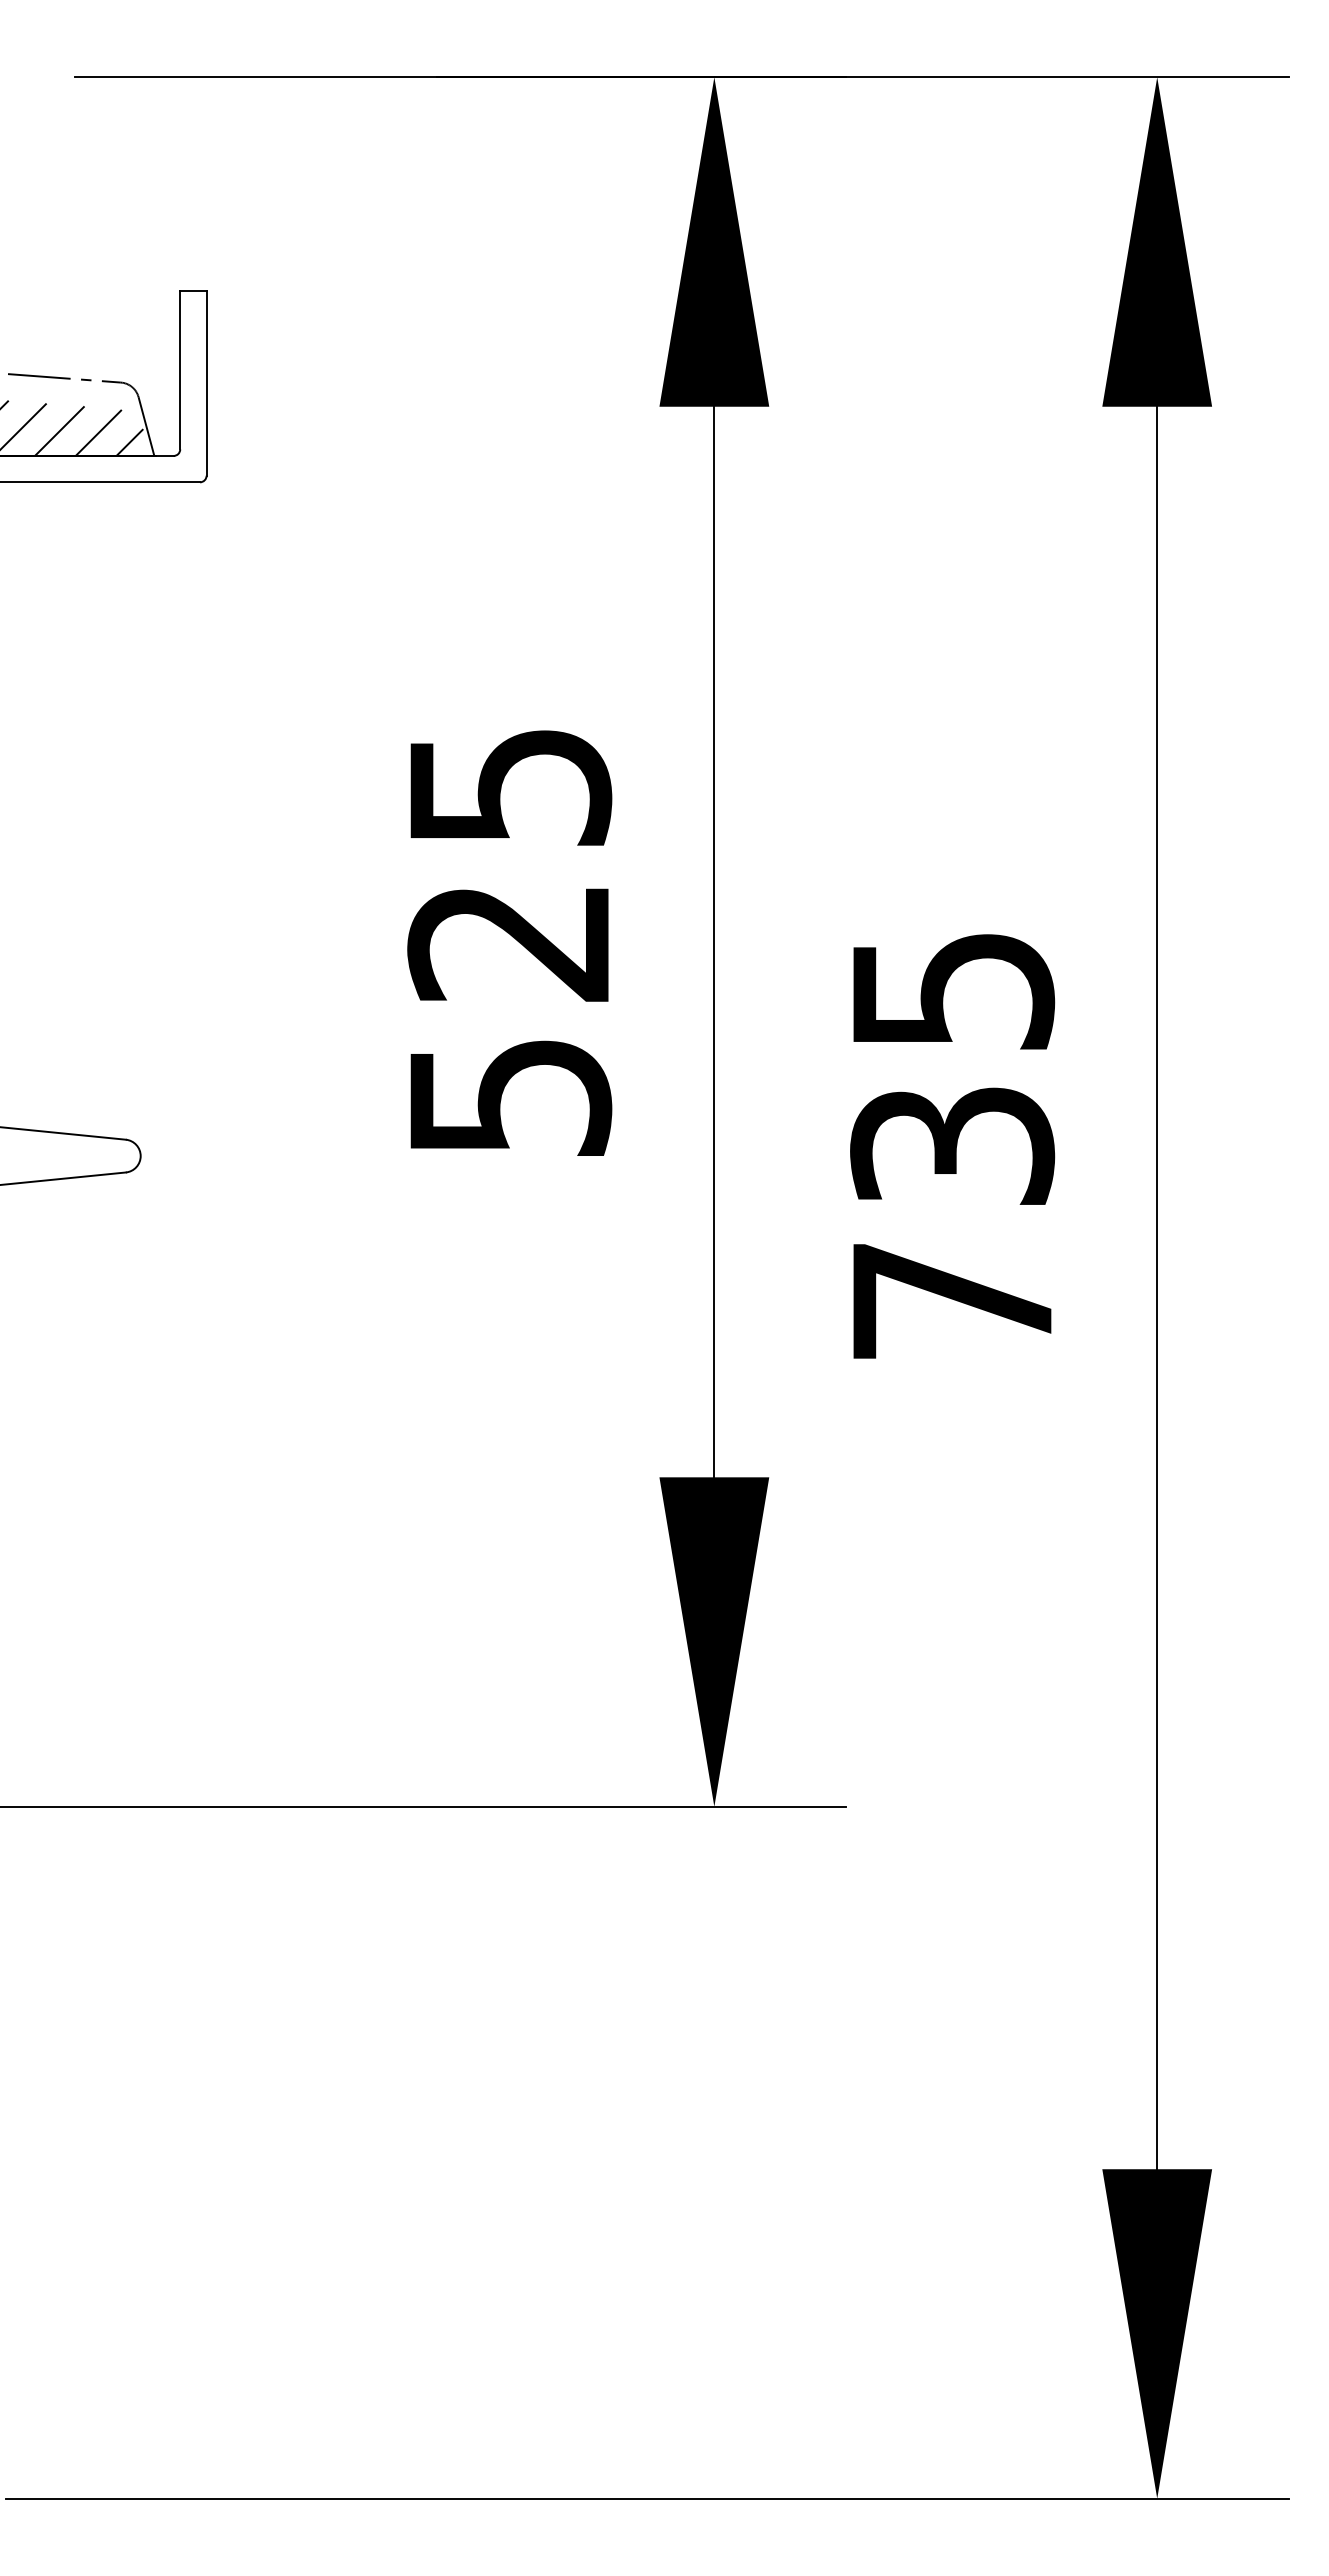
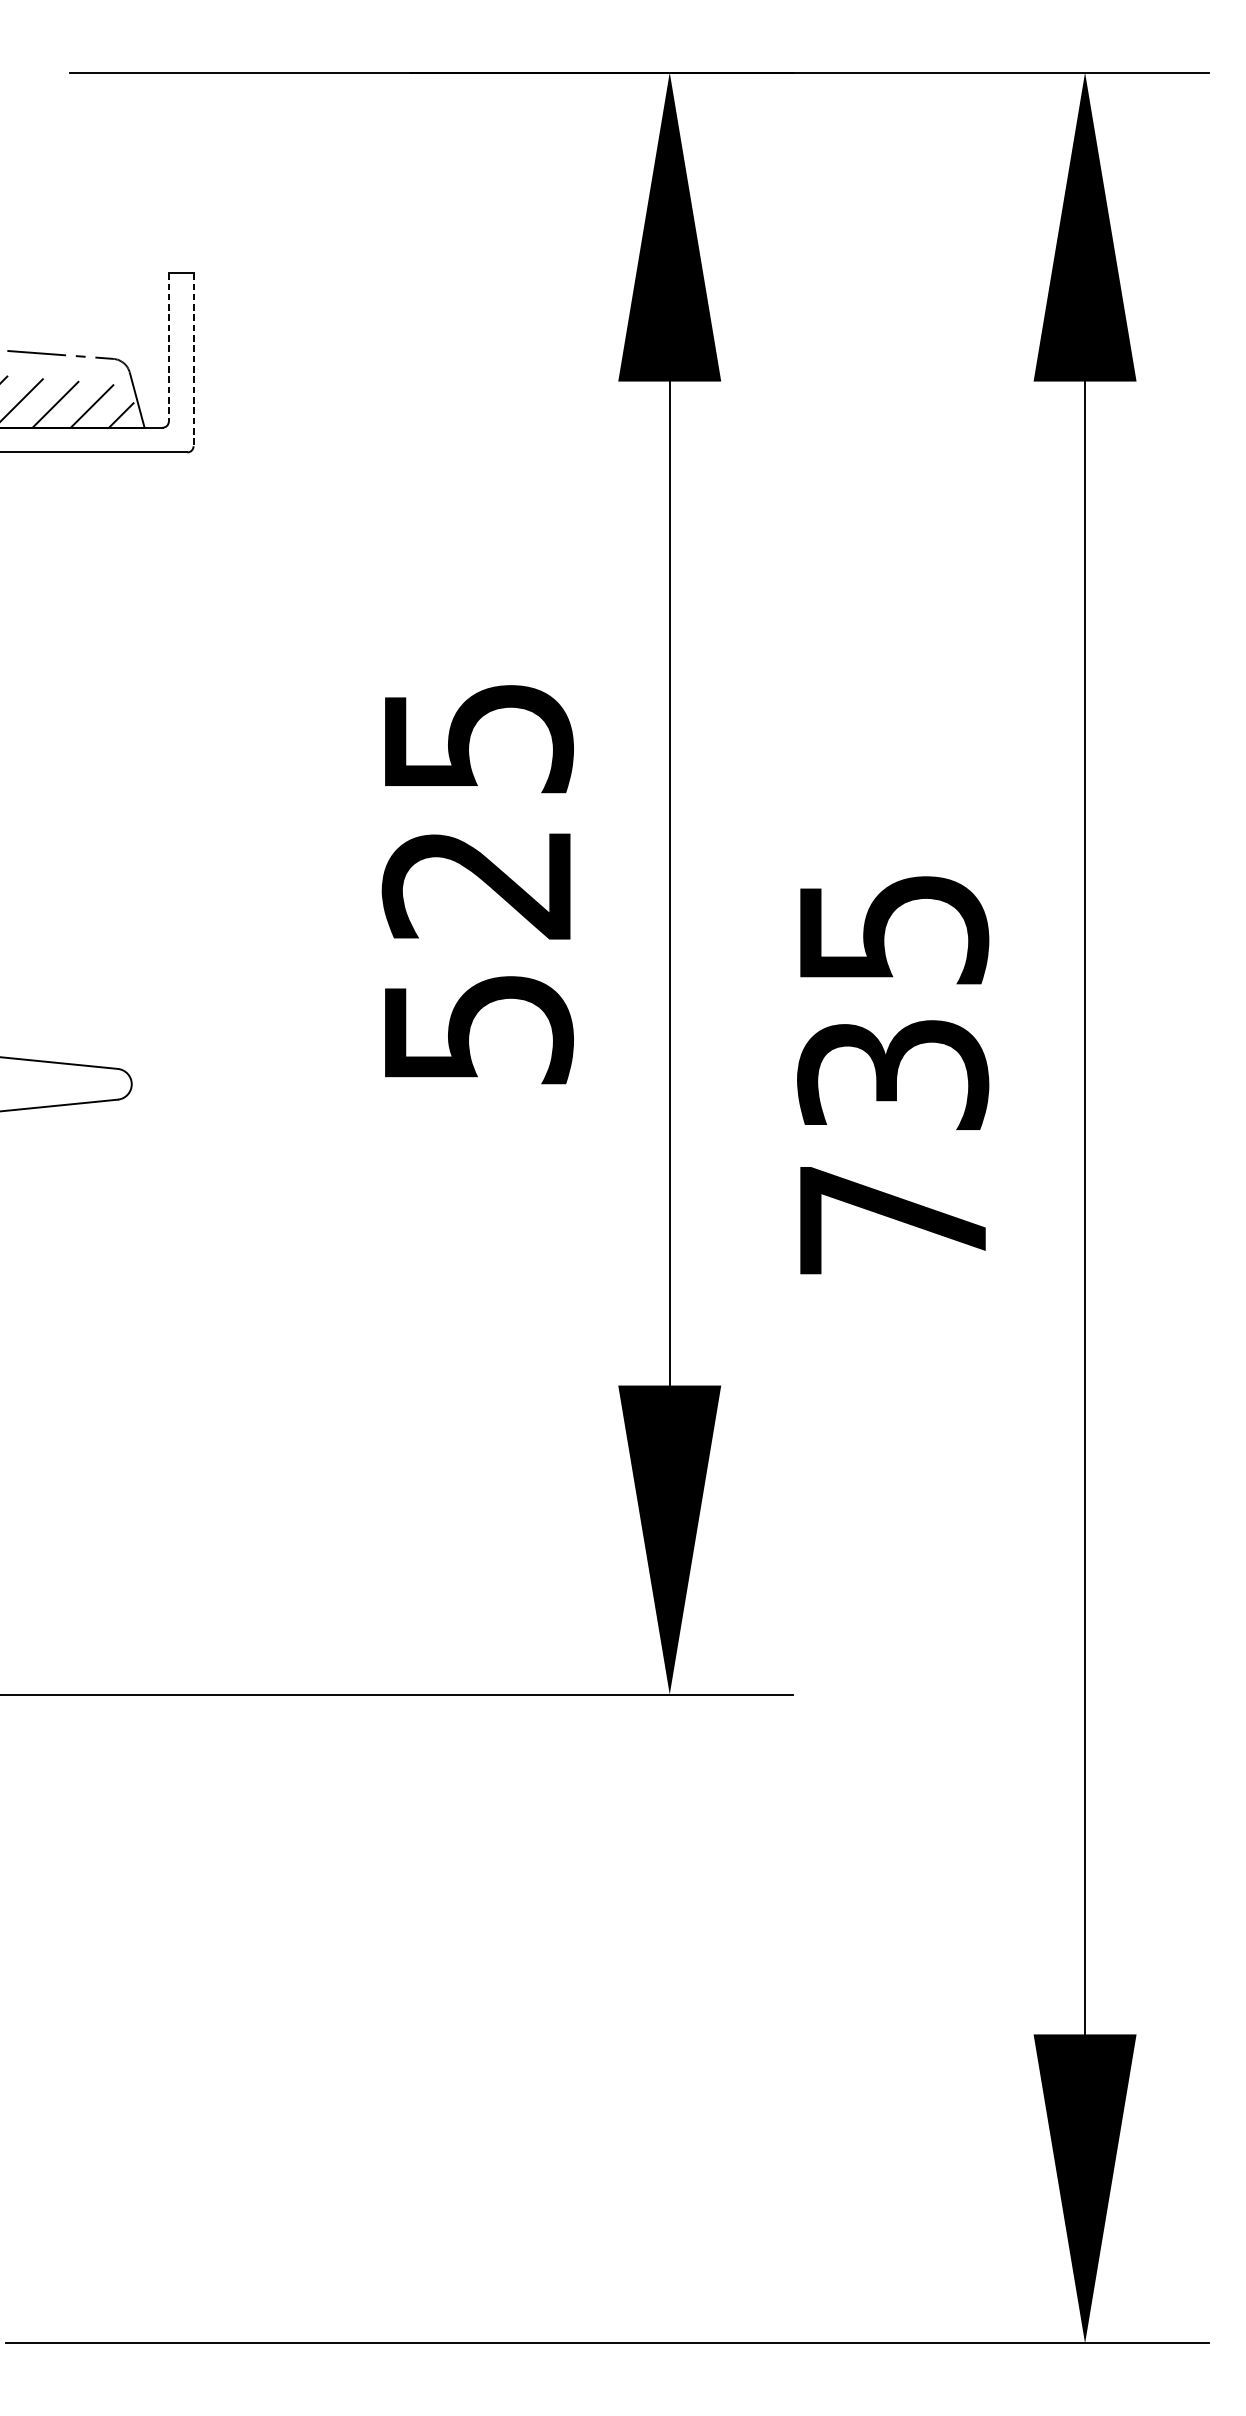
line: (180, 370) -> (169, 347), solid -> dashed
line: (206, 383) -> (193, 359), solid -> dashed

